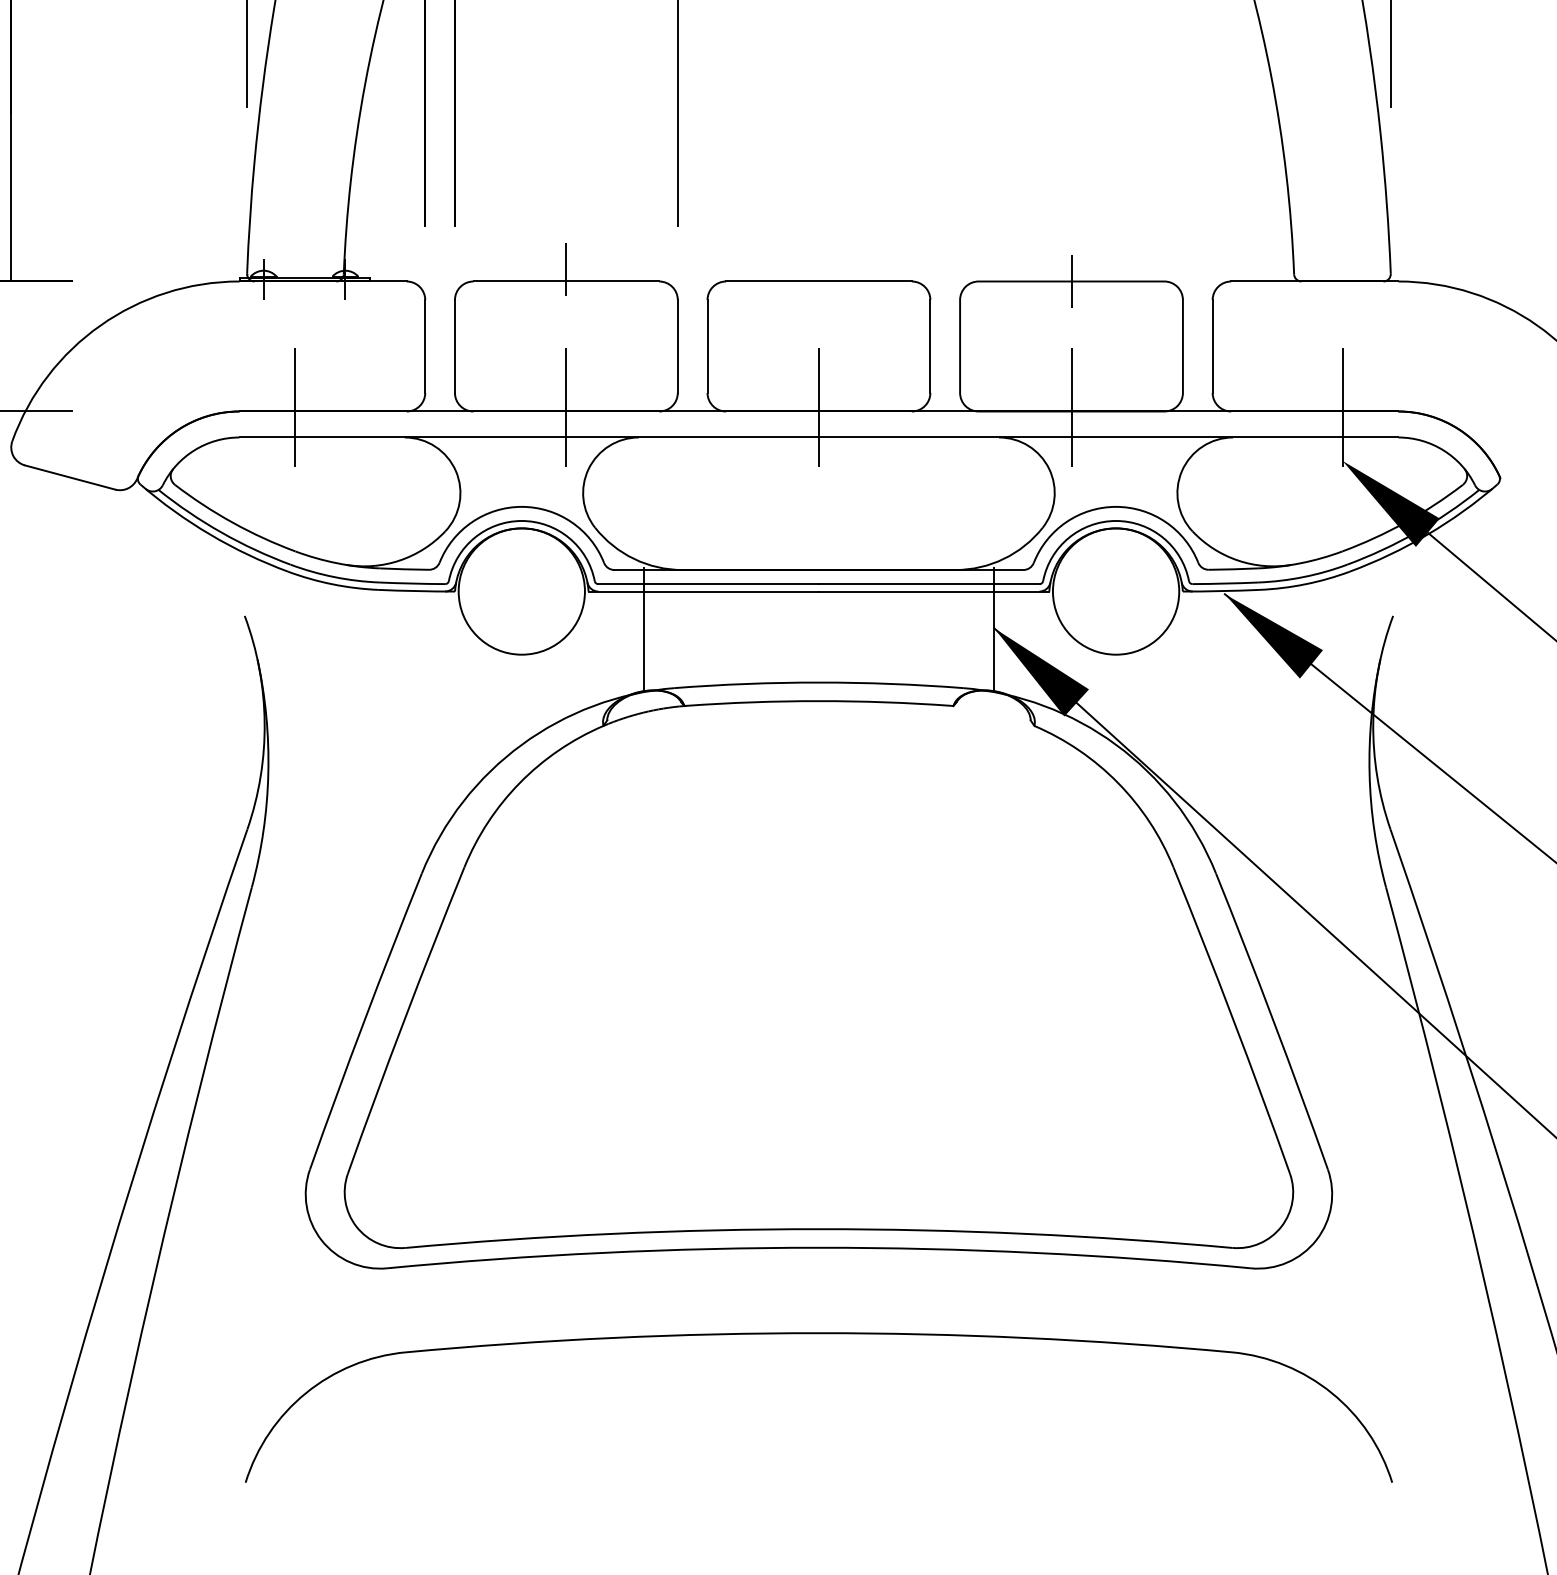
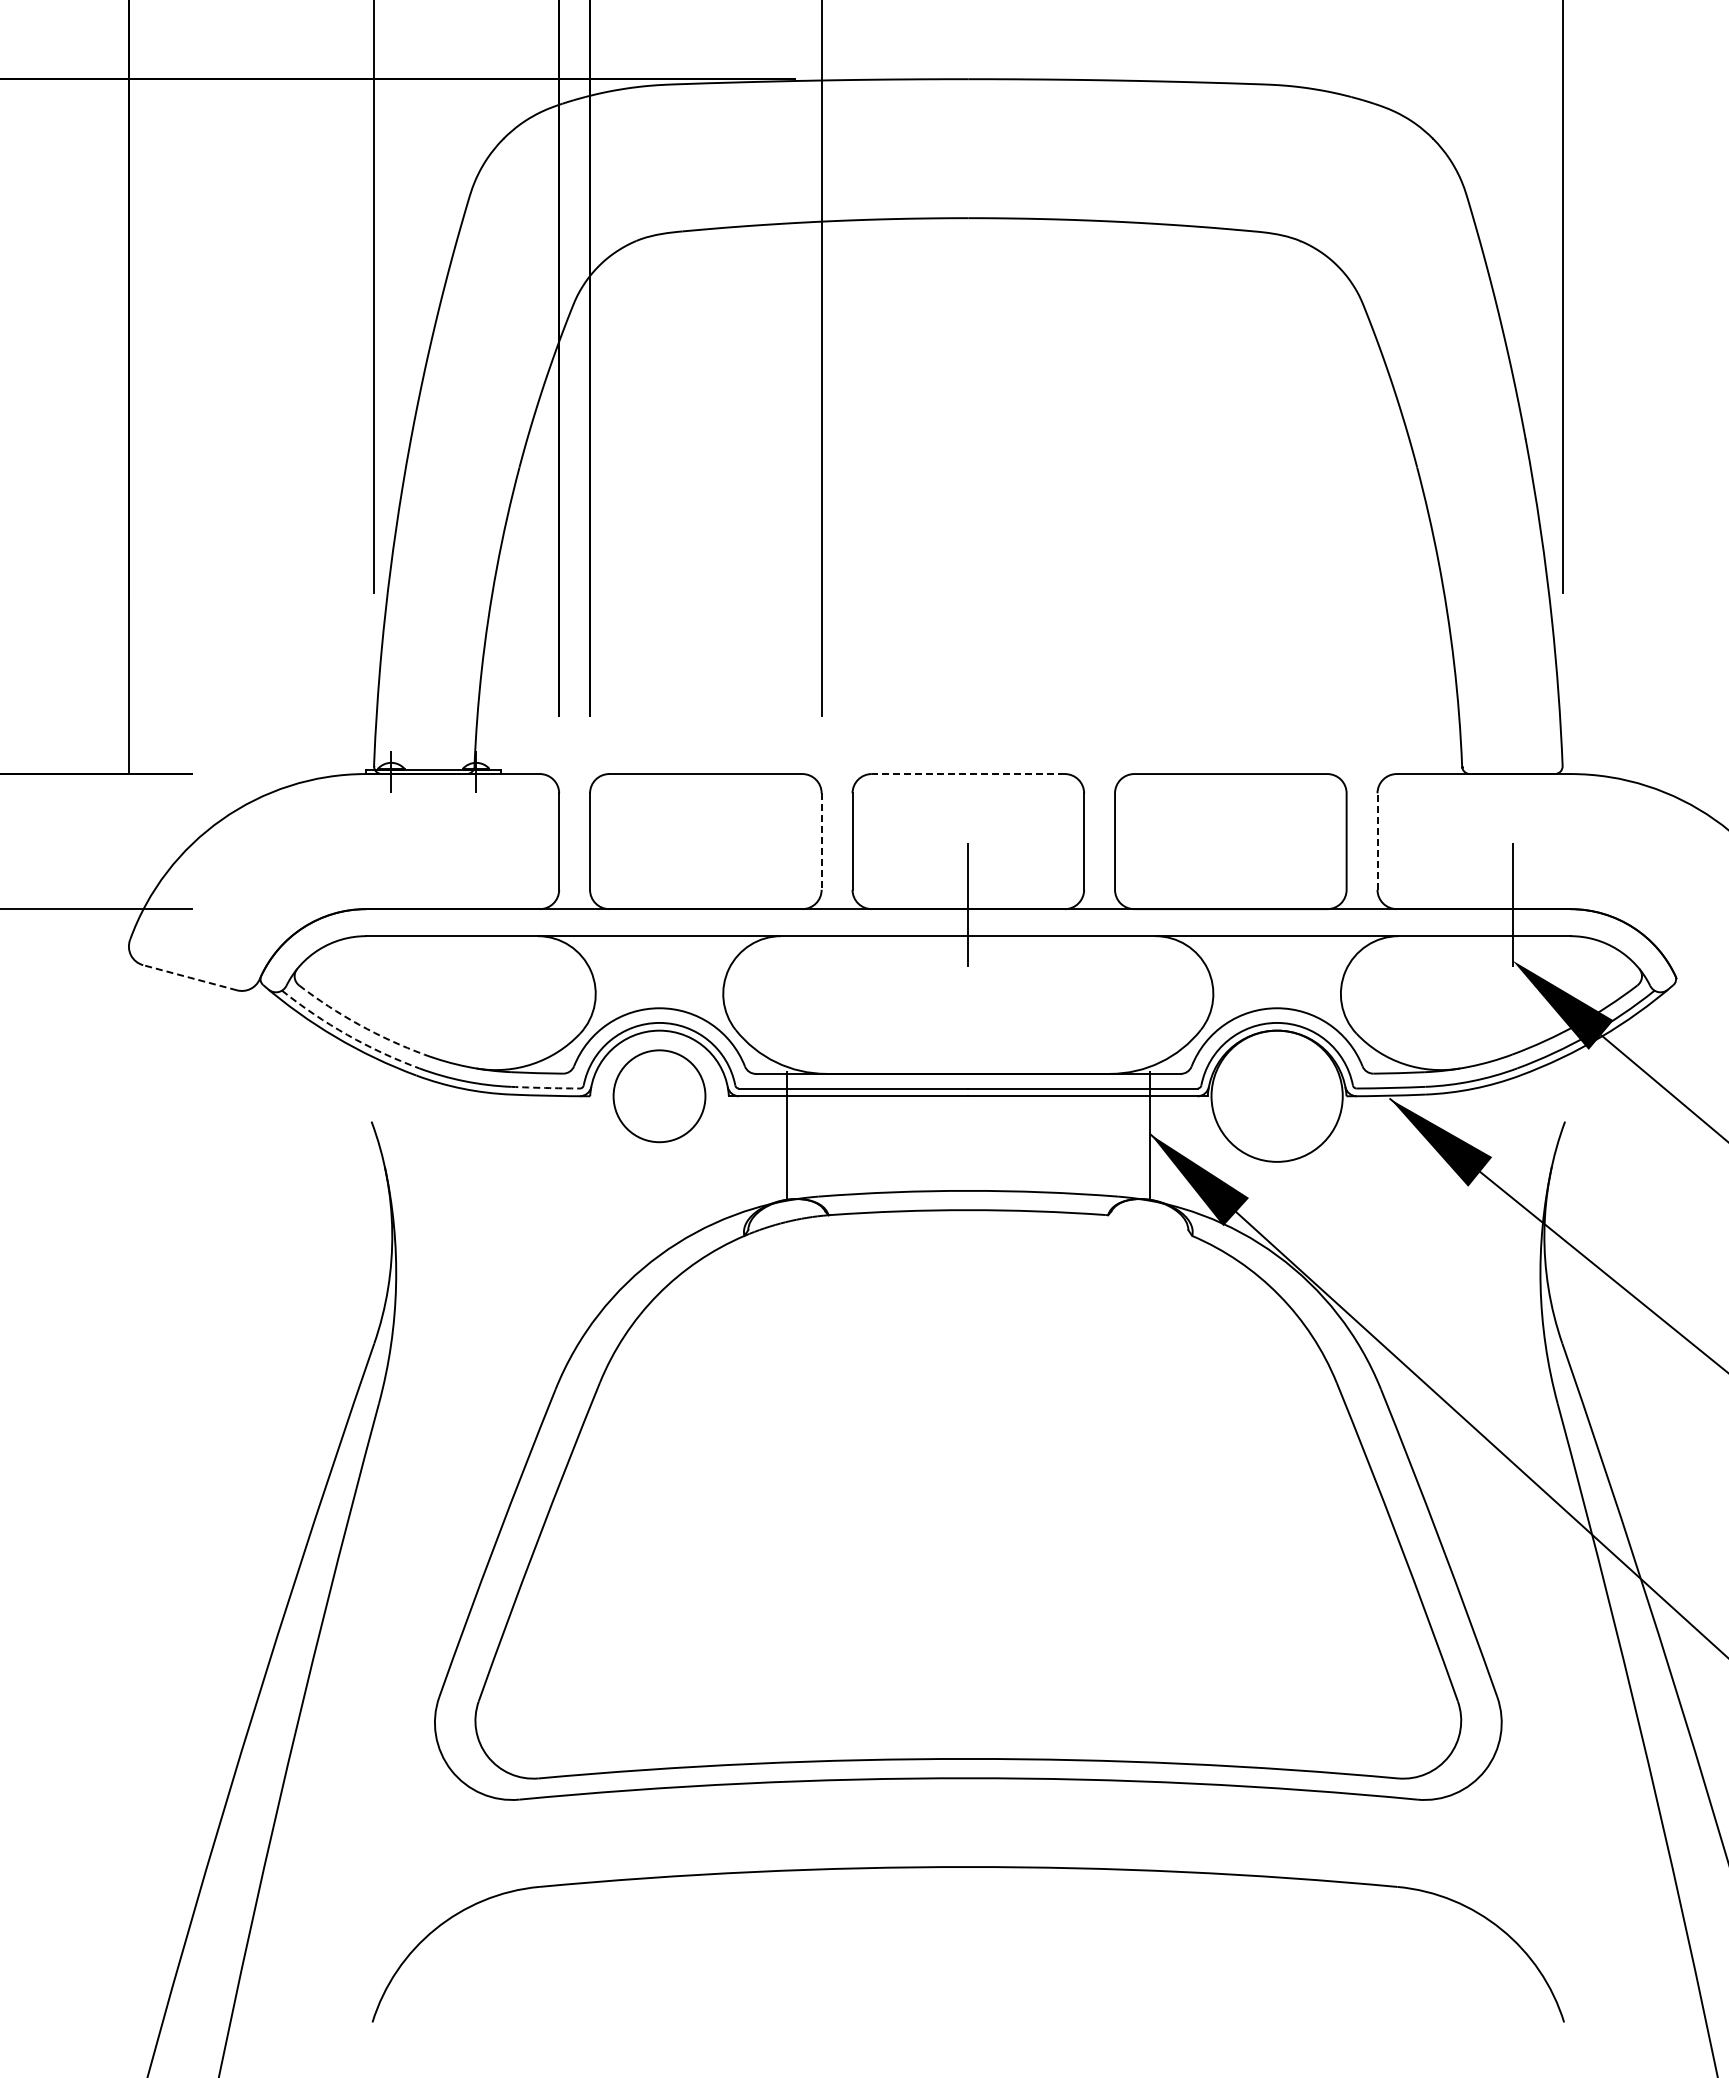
line: (566, 269) -> (705, 761), removed
line: (1071, 280) -> (1230, 773), removed
line: (819, 281) -> (968, 774), solid -> dashed
line: (1212, 346) -> (1377, 841), solid -> dashed
line: (677, 347) -> (821, 842), solid -> dashed
line: (295, 407) -> (424, 905), removed
line: (566, 407) -> (705, 905), removed
line: (1071, 407) -> (1230, 905), removed
line: (70, 477) -> (190, 977), solid -> dashed
arc: (233, 522) -> (359, 1024), solid -> dashed
arc: (221, 533) -> (347, 1035), solid -> dashed
arc: (412, 584) -> (545, 1088), solid -> dashed
circle: (521, 590) -> (659, 1095), size x0.7

